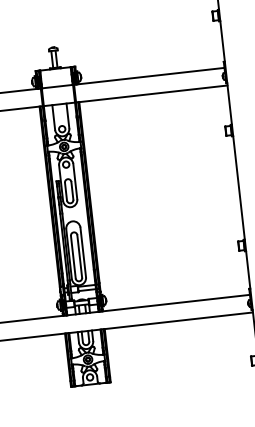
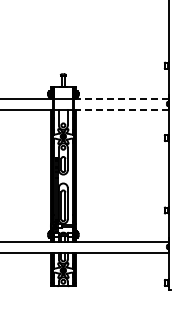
line: (148, 76) -> (120, 98), solid -> dashed
line: (151, 93) -> (121, 109), solid -> dashed

